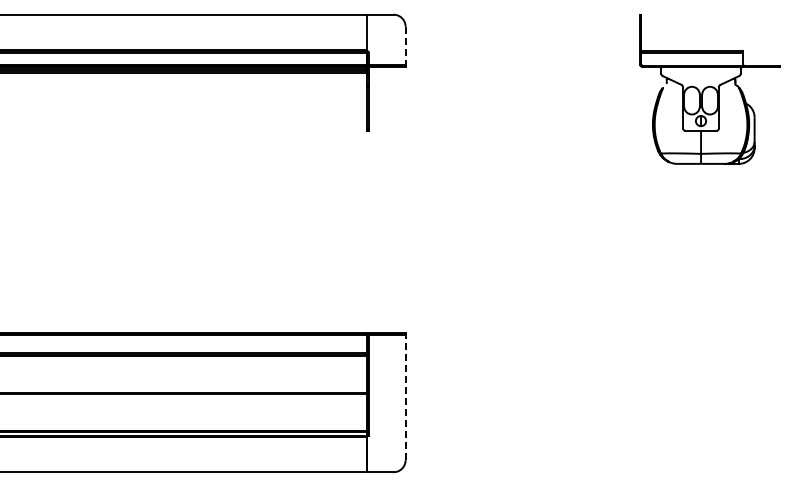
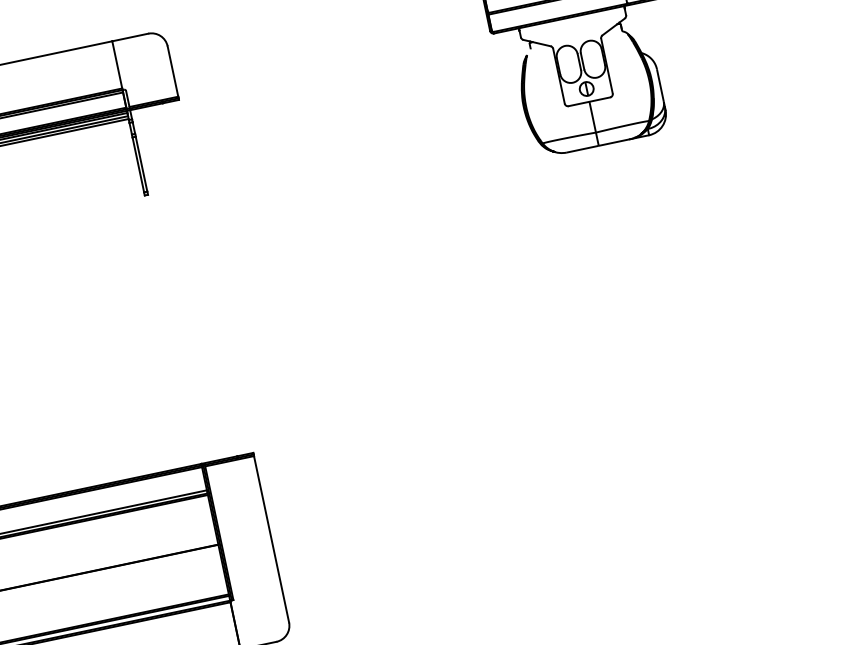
line: (405, 45) -> (172, 71), dashed -> solid
line: (405, 397) -> (271, 539), dashed -> solid

